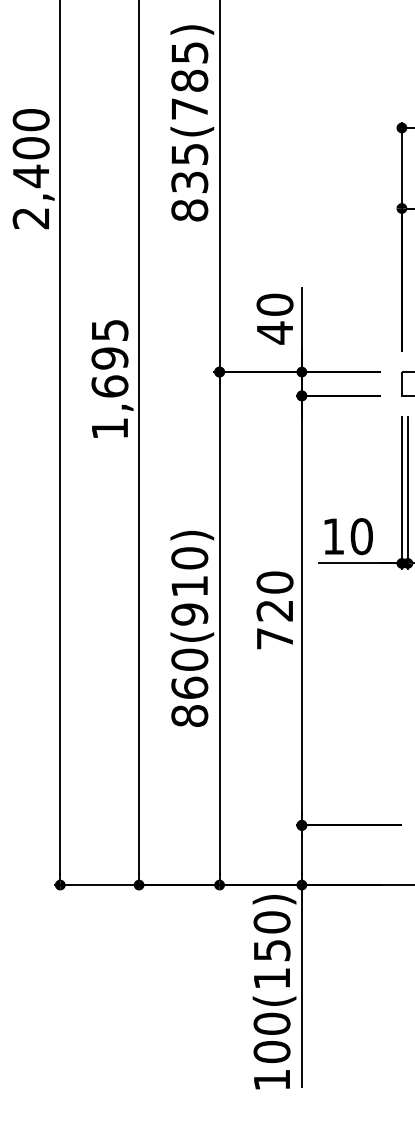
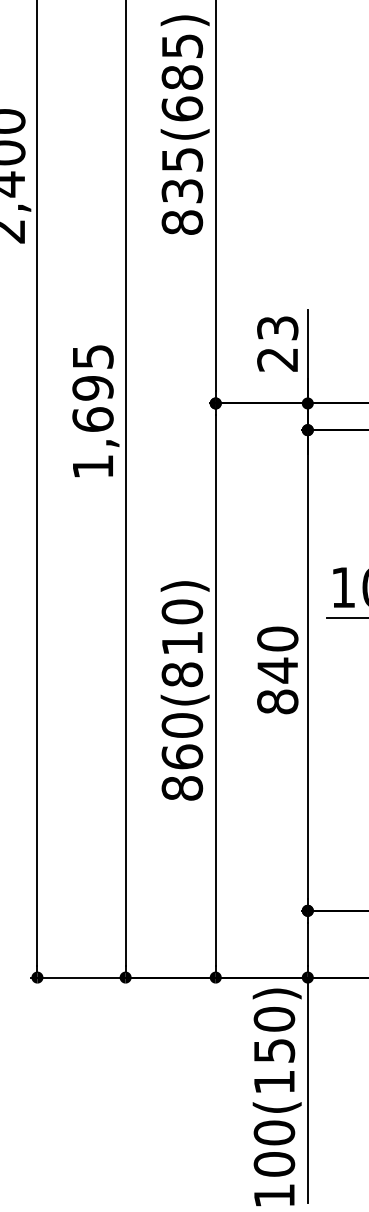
text: (189, 108) -> (182, 108), 835(785) -> 835(685)
text: (274, 318) -> (277, 343), 40 -> 23
text: (189, 614) -> (182, 674), 860(910) -> 860(810)
text: (274, 624) -> (277, 685), 720 -> 840

